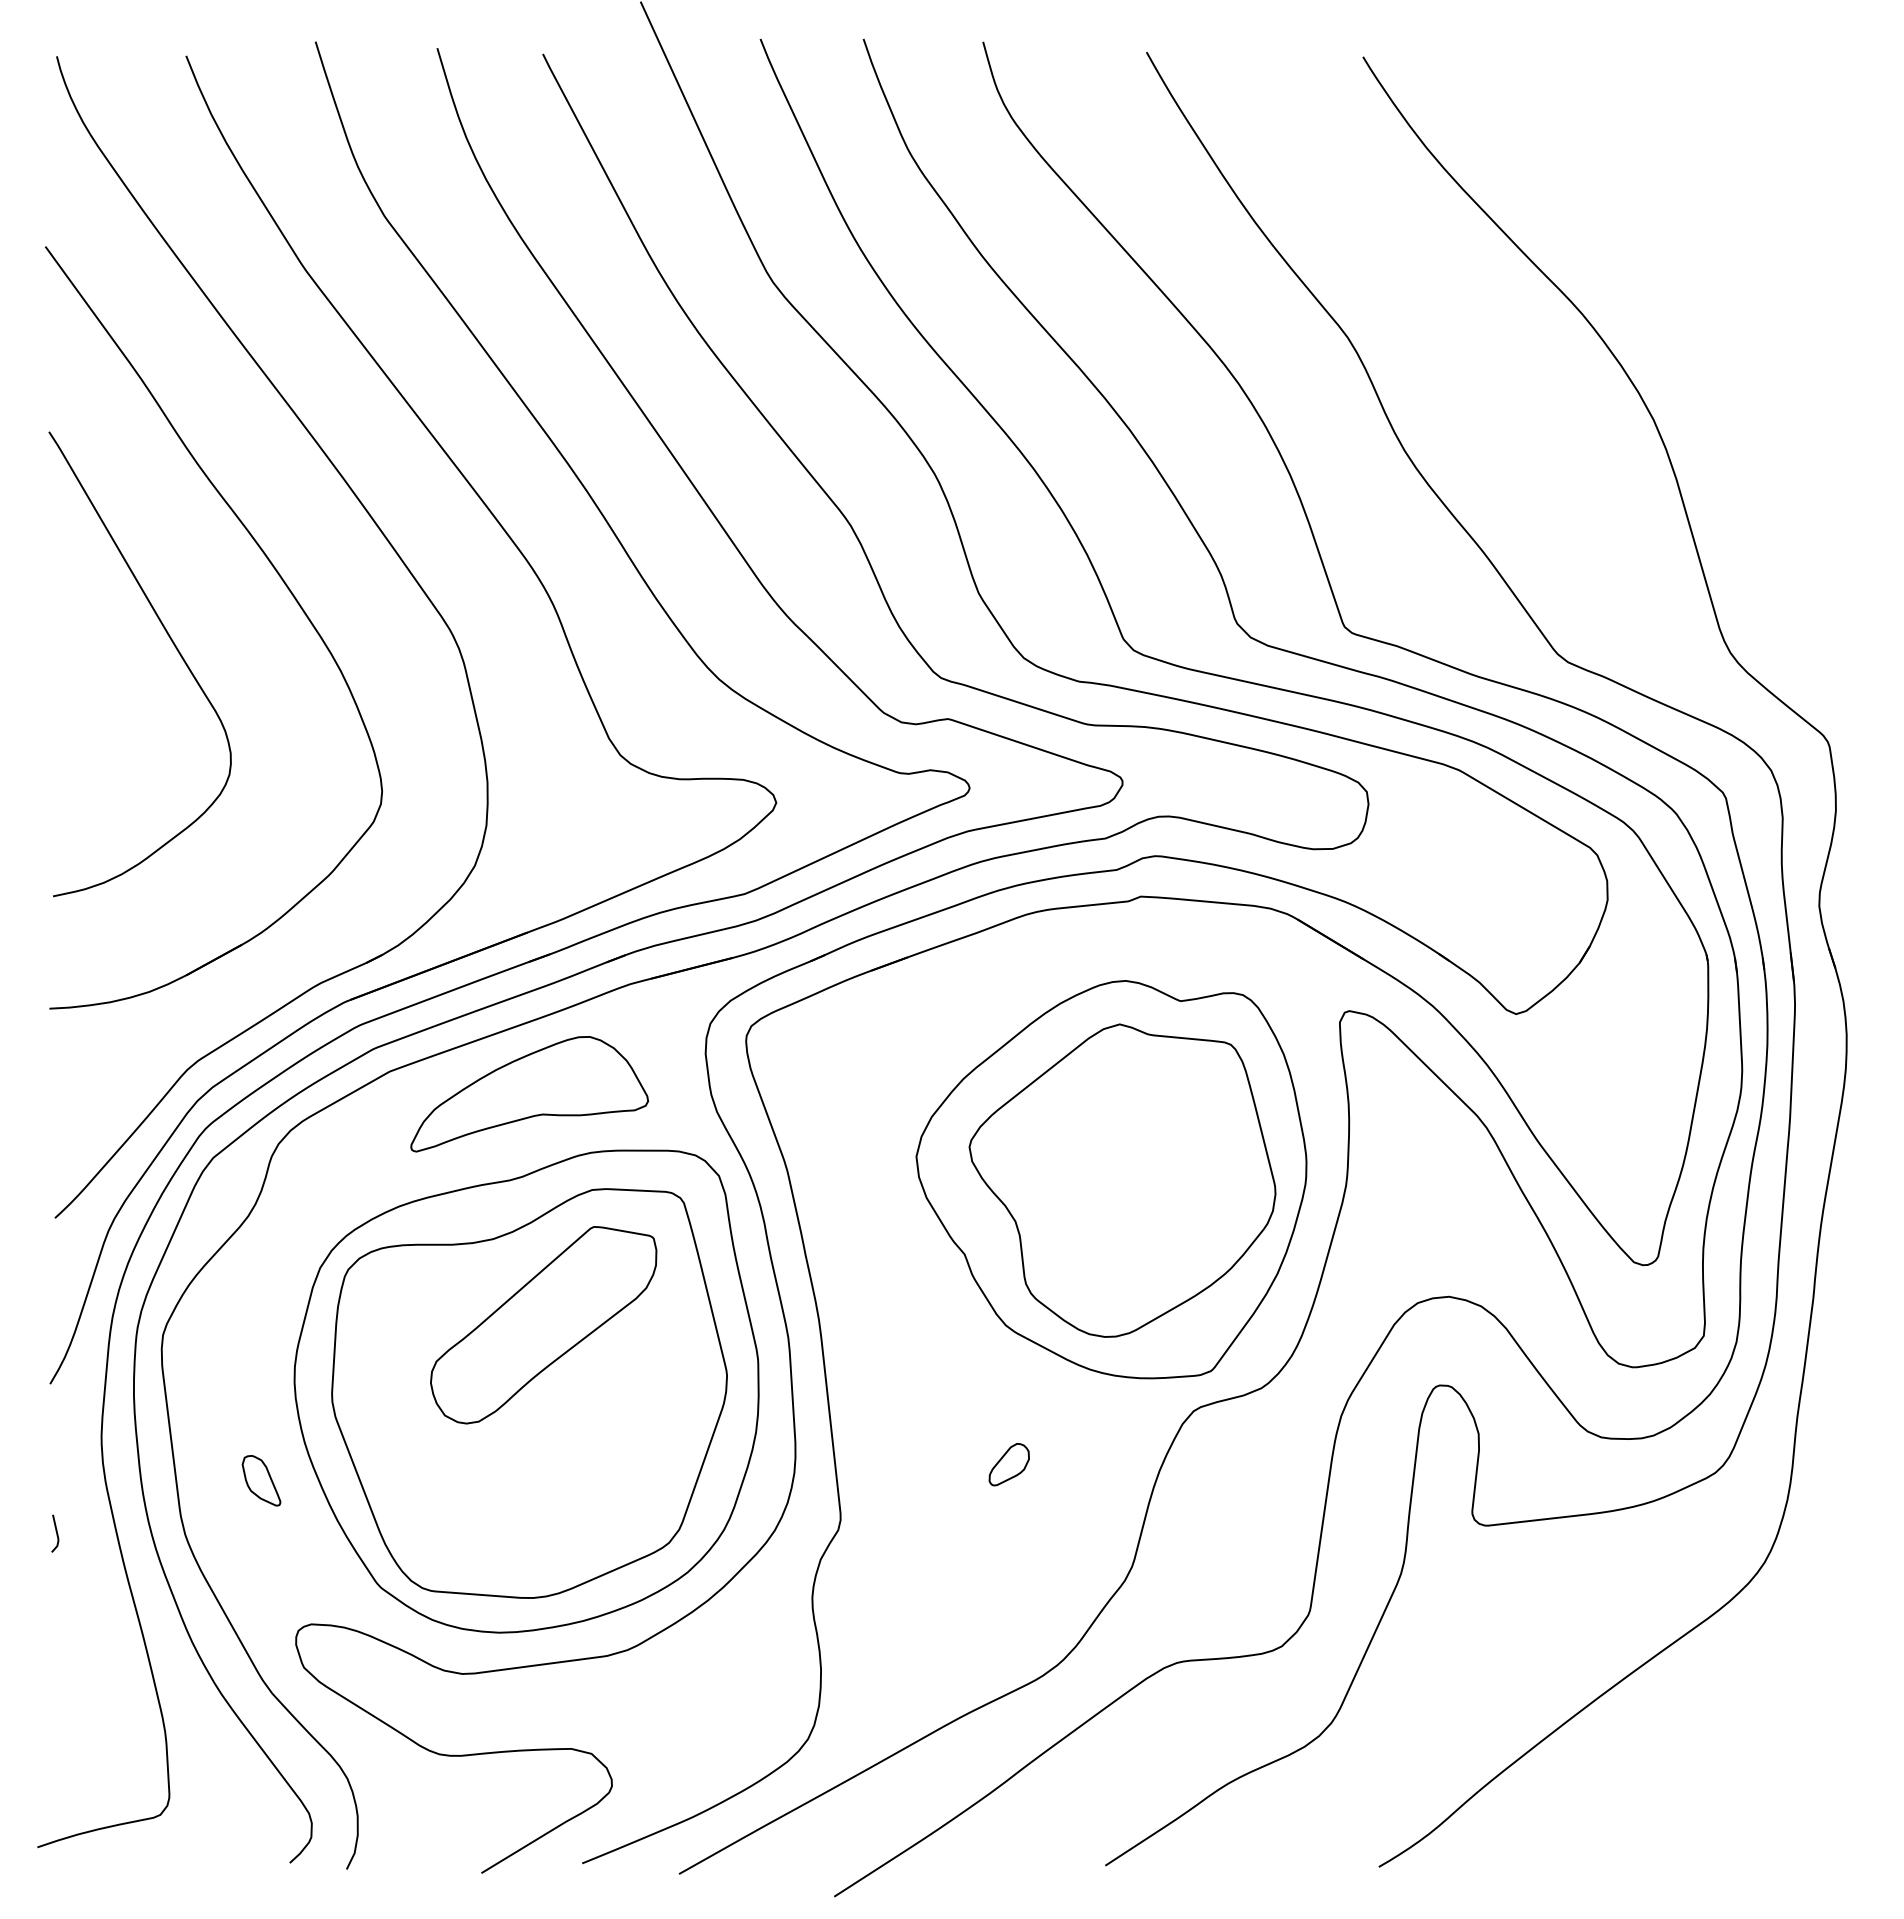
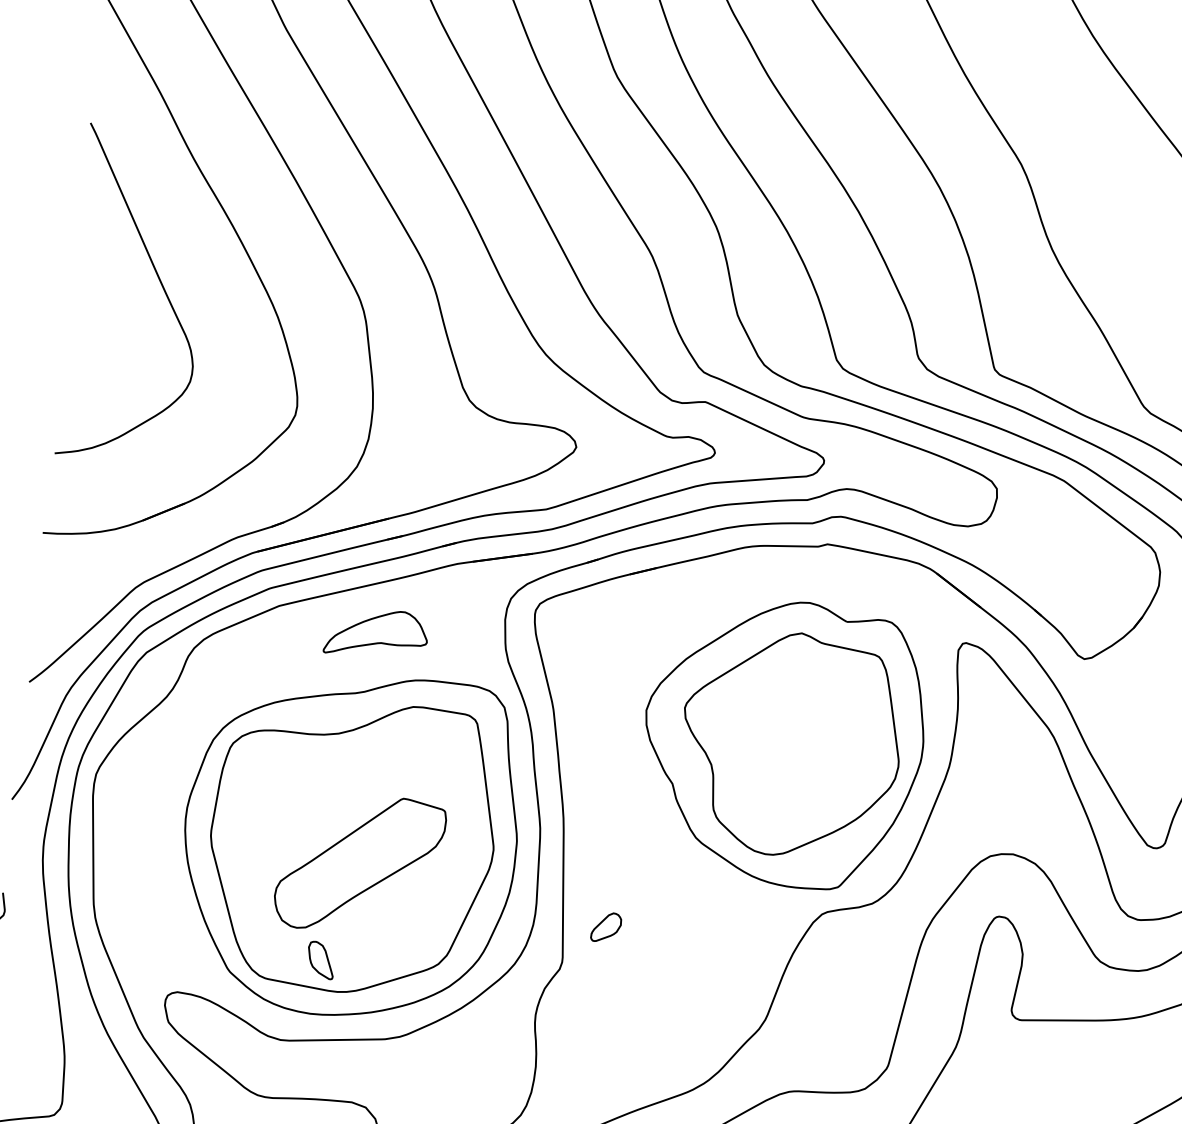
part: (529, 1094) -> (376, 633), size x0.6
part: (543, 1325) -> (359, 864), moved
part: (1008, 1464) -> (605, 927), moved
part: (261, 1480) -> (321, 960), moved

